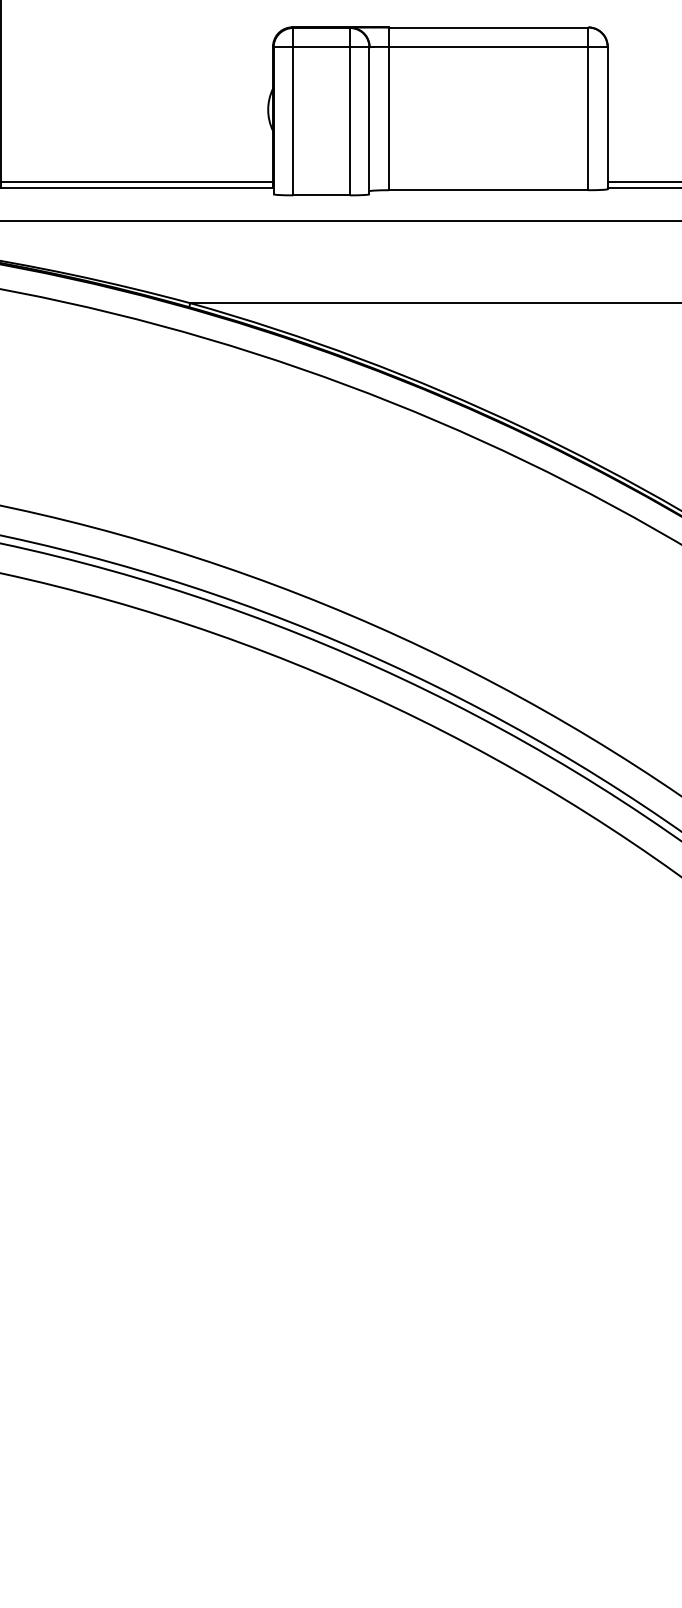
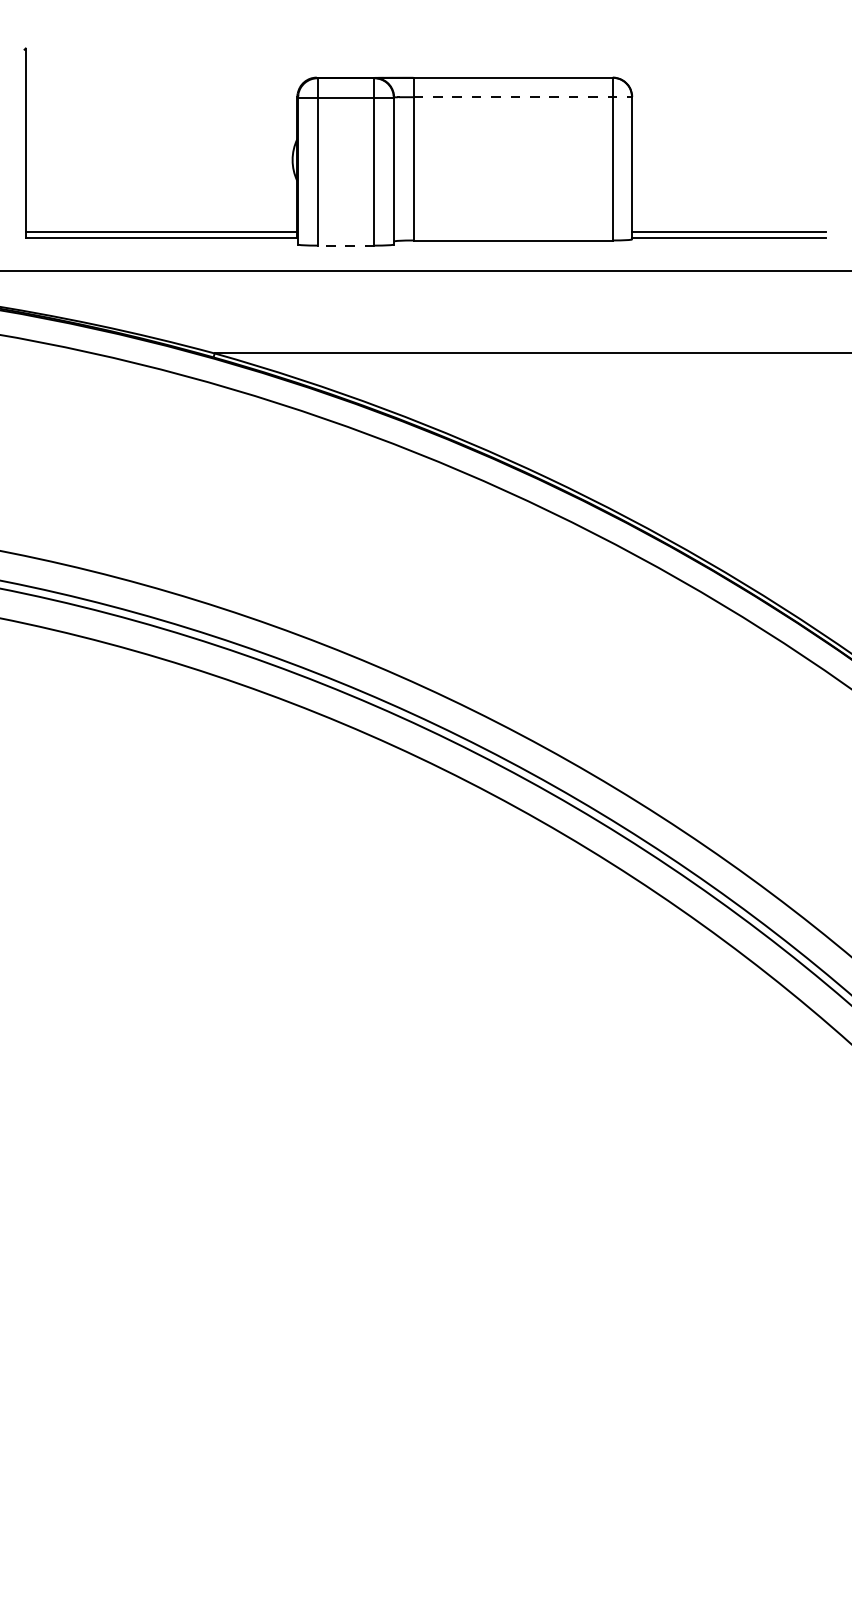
line: (499, 47) -> (523, 97), solid -> dashed
line: (321, 195) -> (345, 245), solid -> dashed

